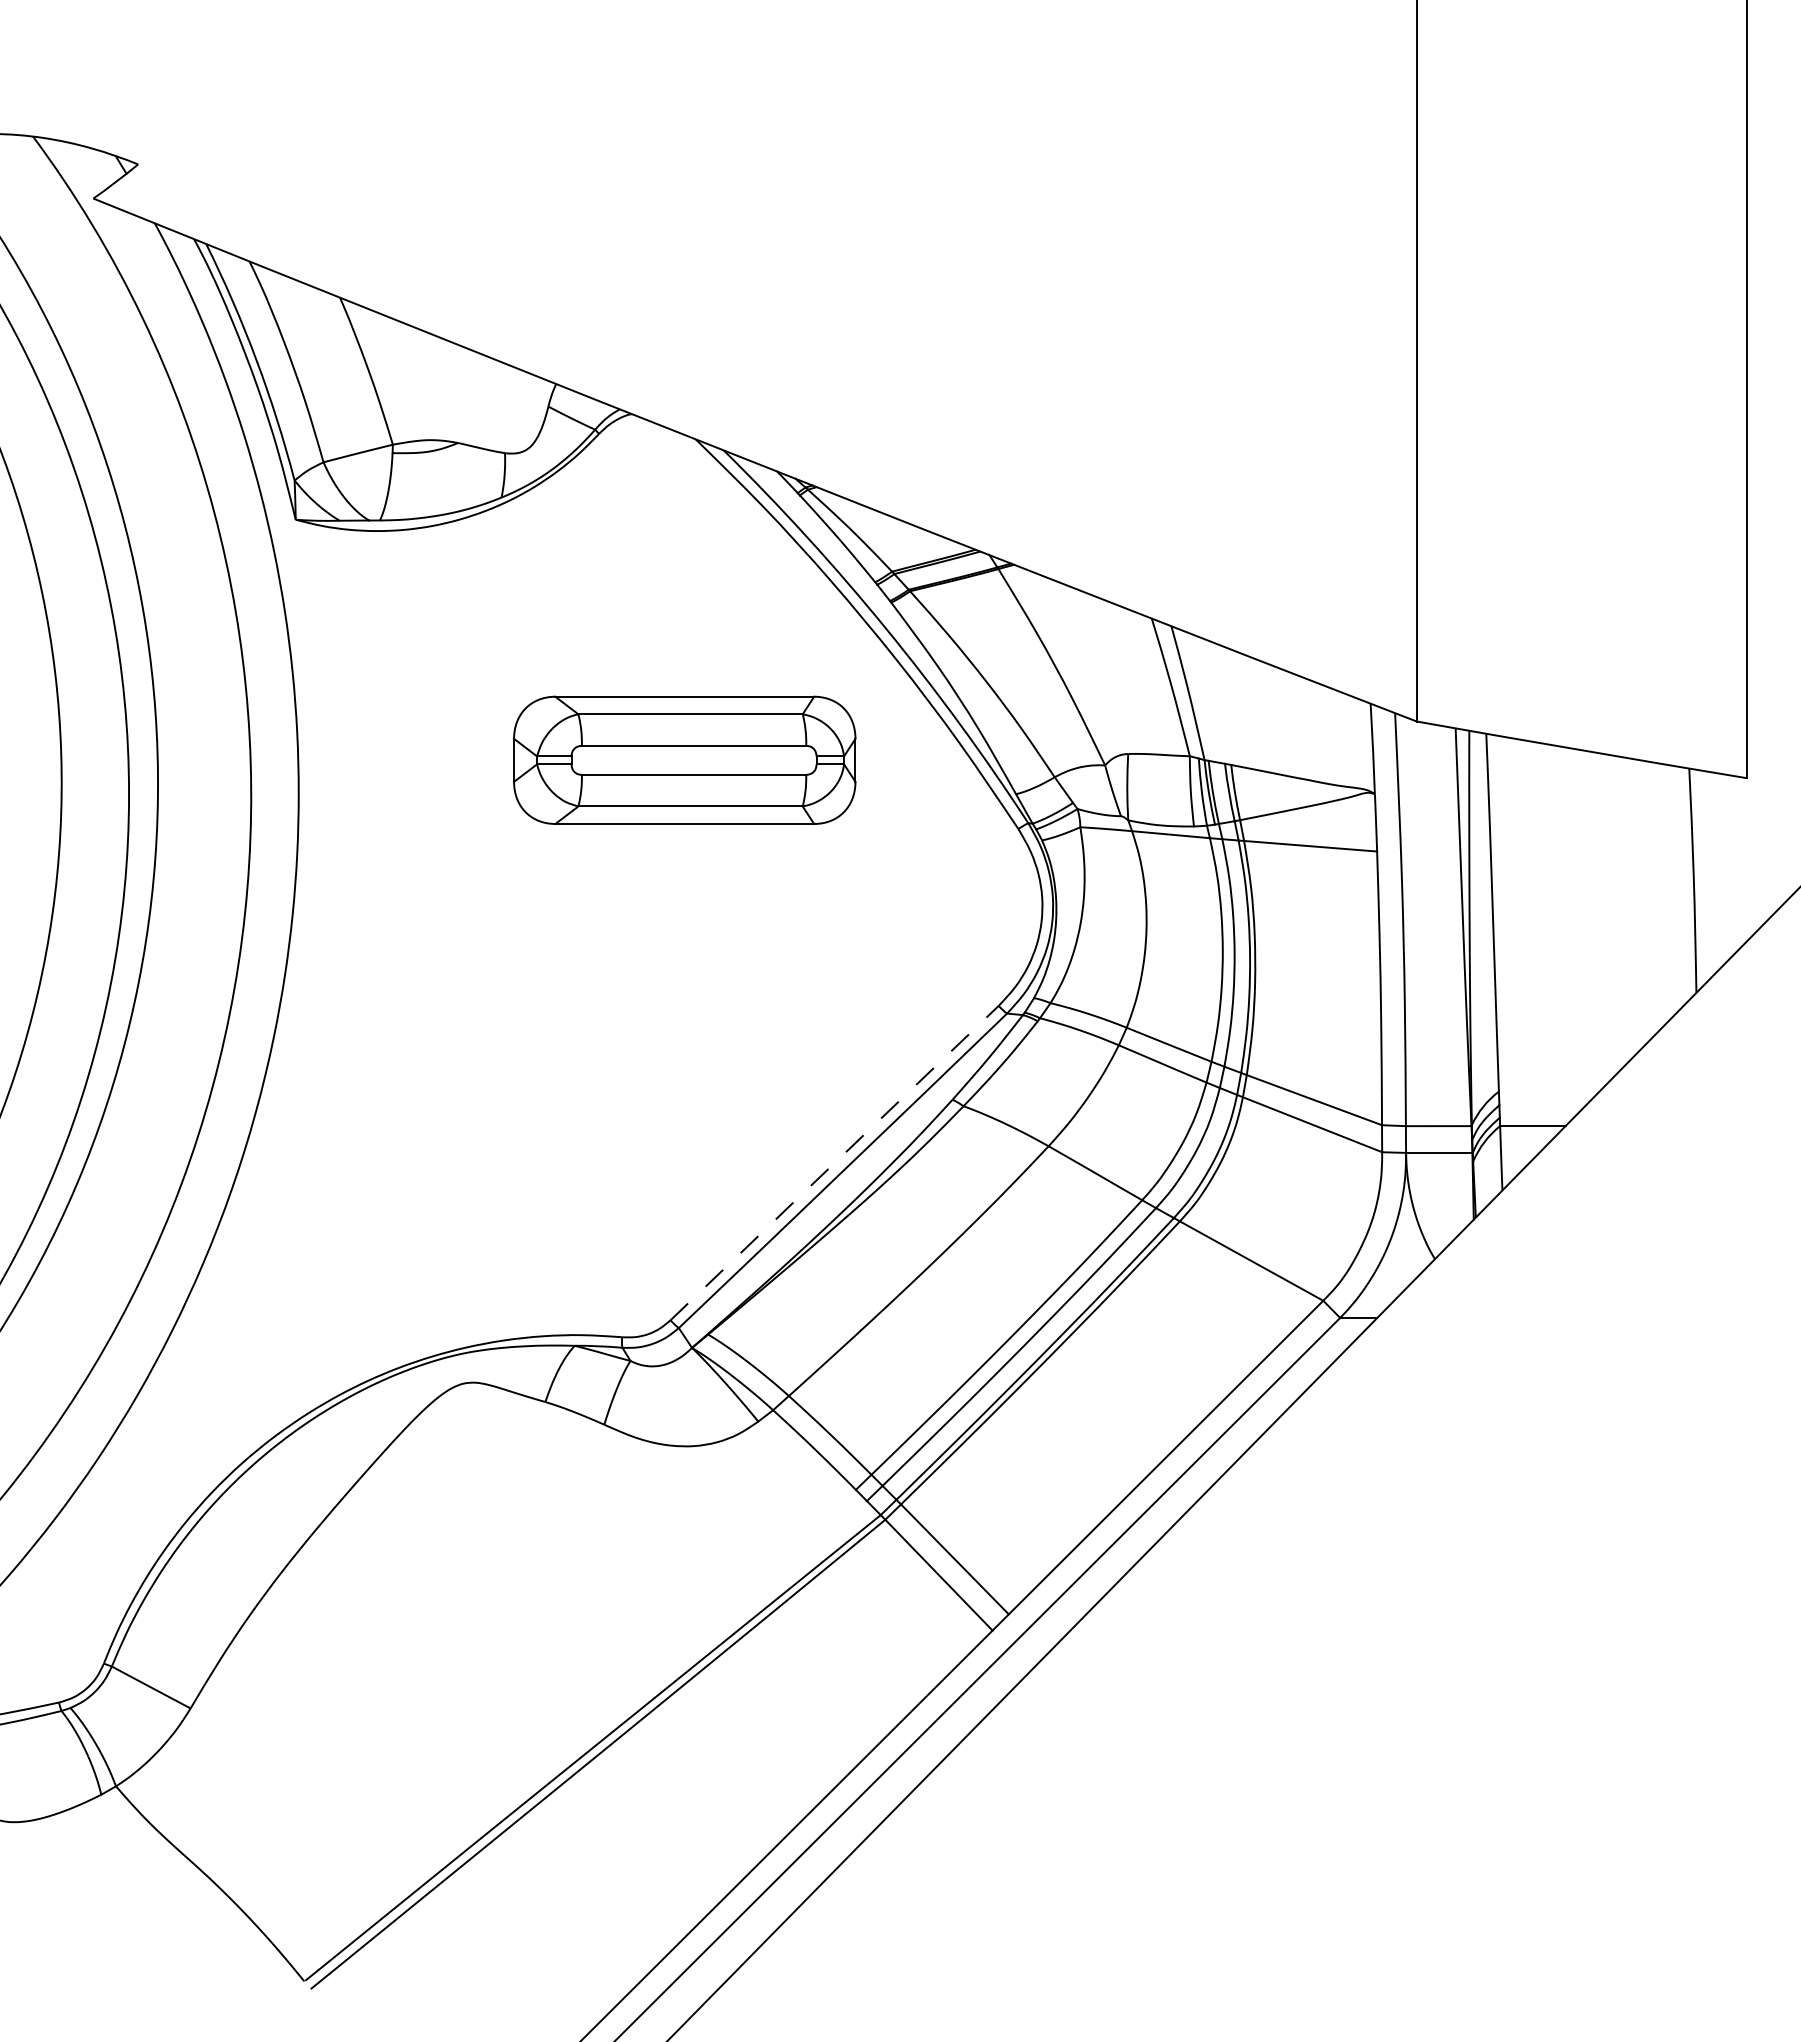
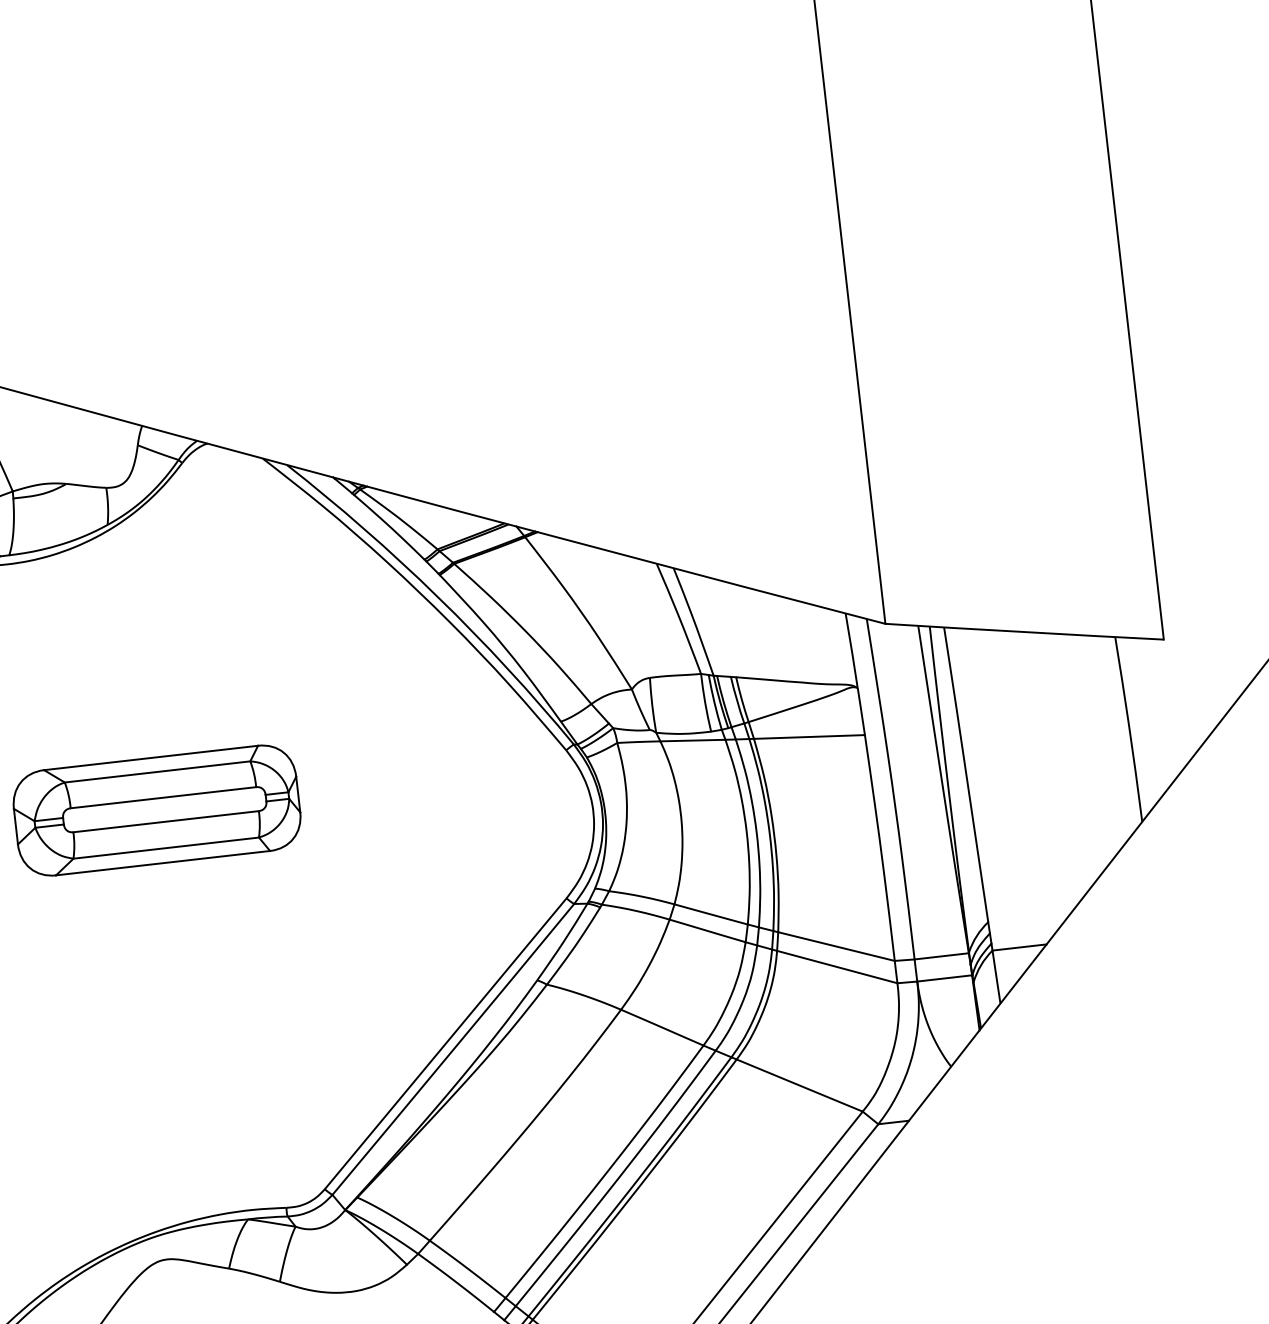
part: (684, 759) -> (156, 809), moved
line: (834, 1162) -> (445, 1043), dashed -> solid

